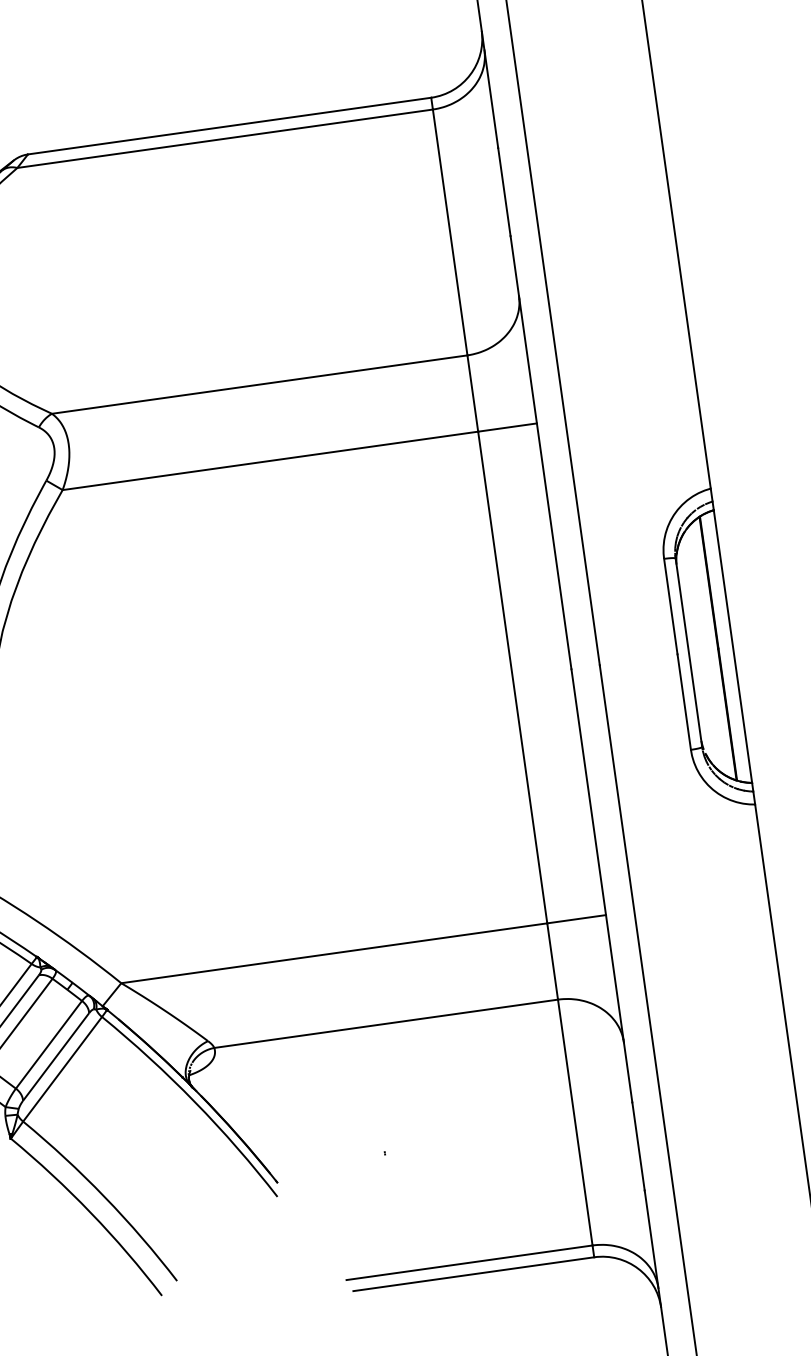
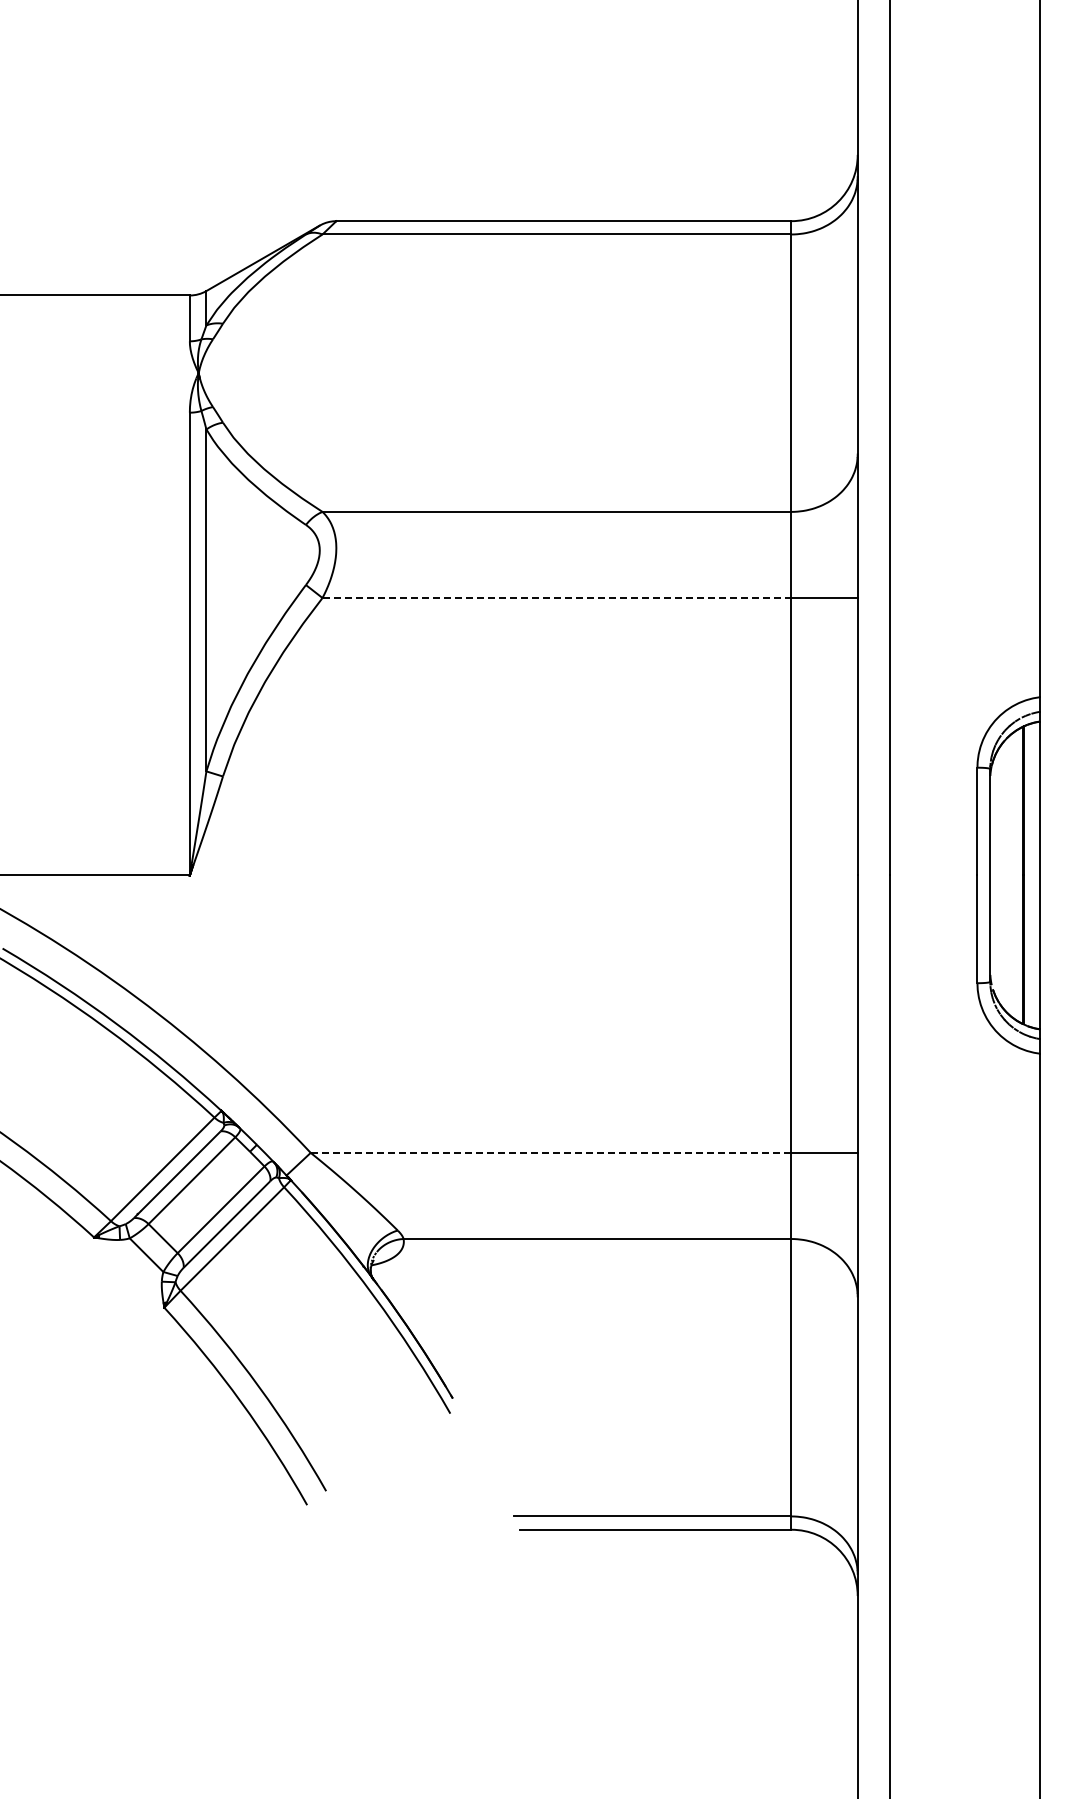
line: (270, 461) -> (557, 598), solid -> dashed
line: (334, 952) -> (551, 1152), solid -> dashed

